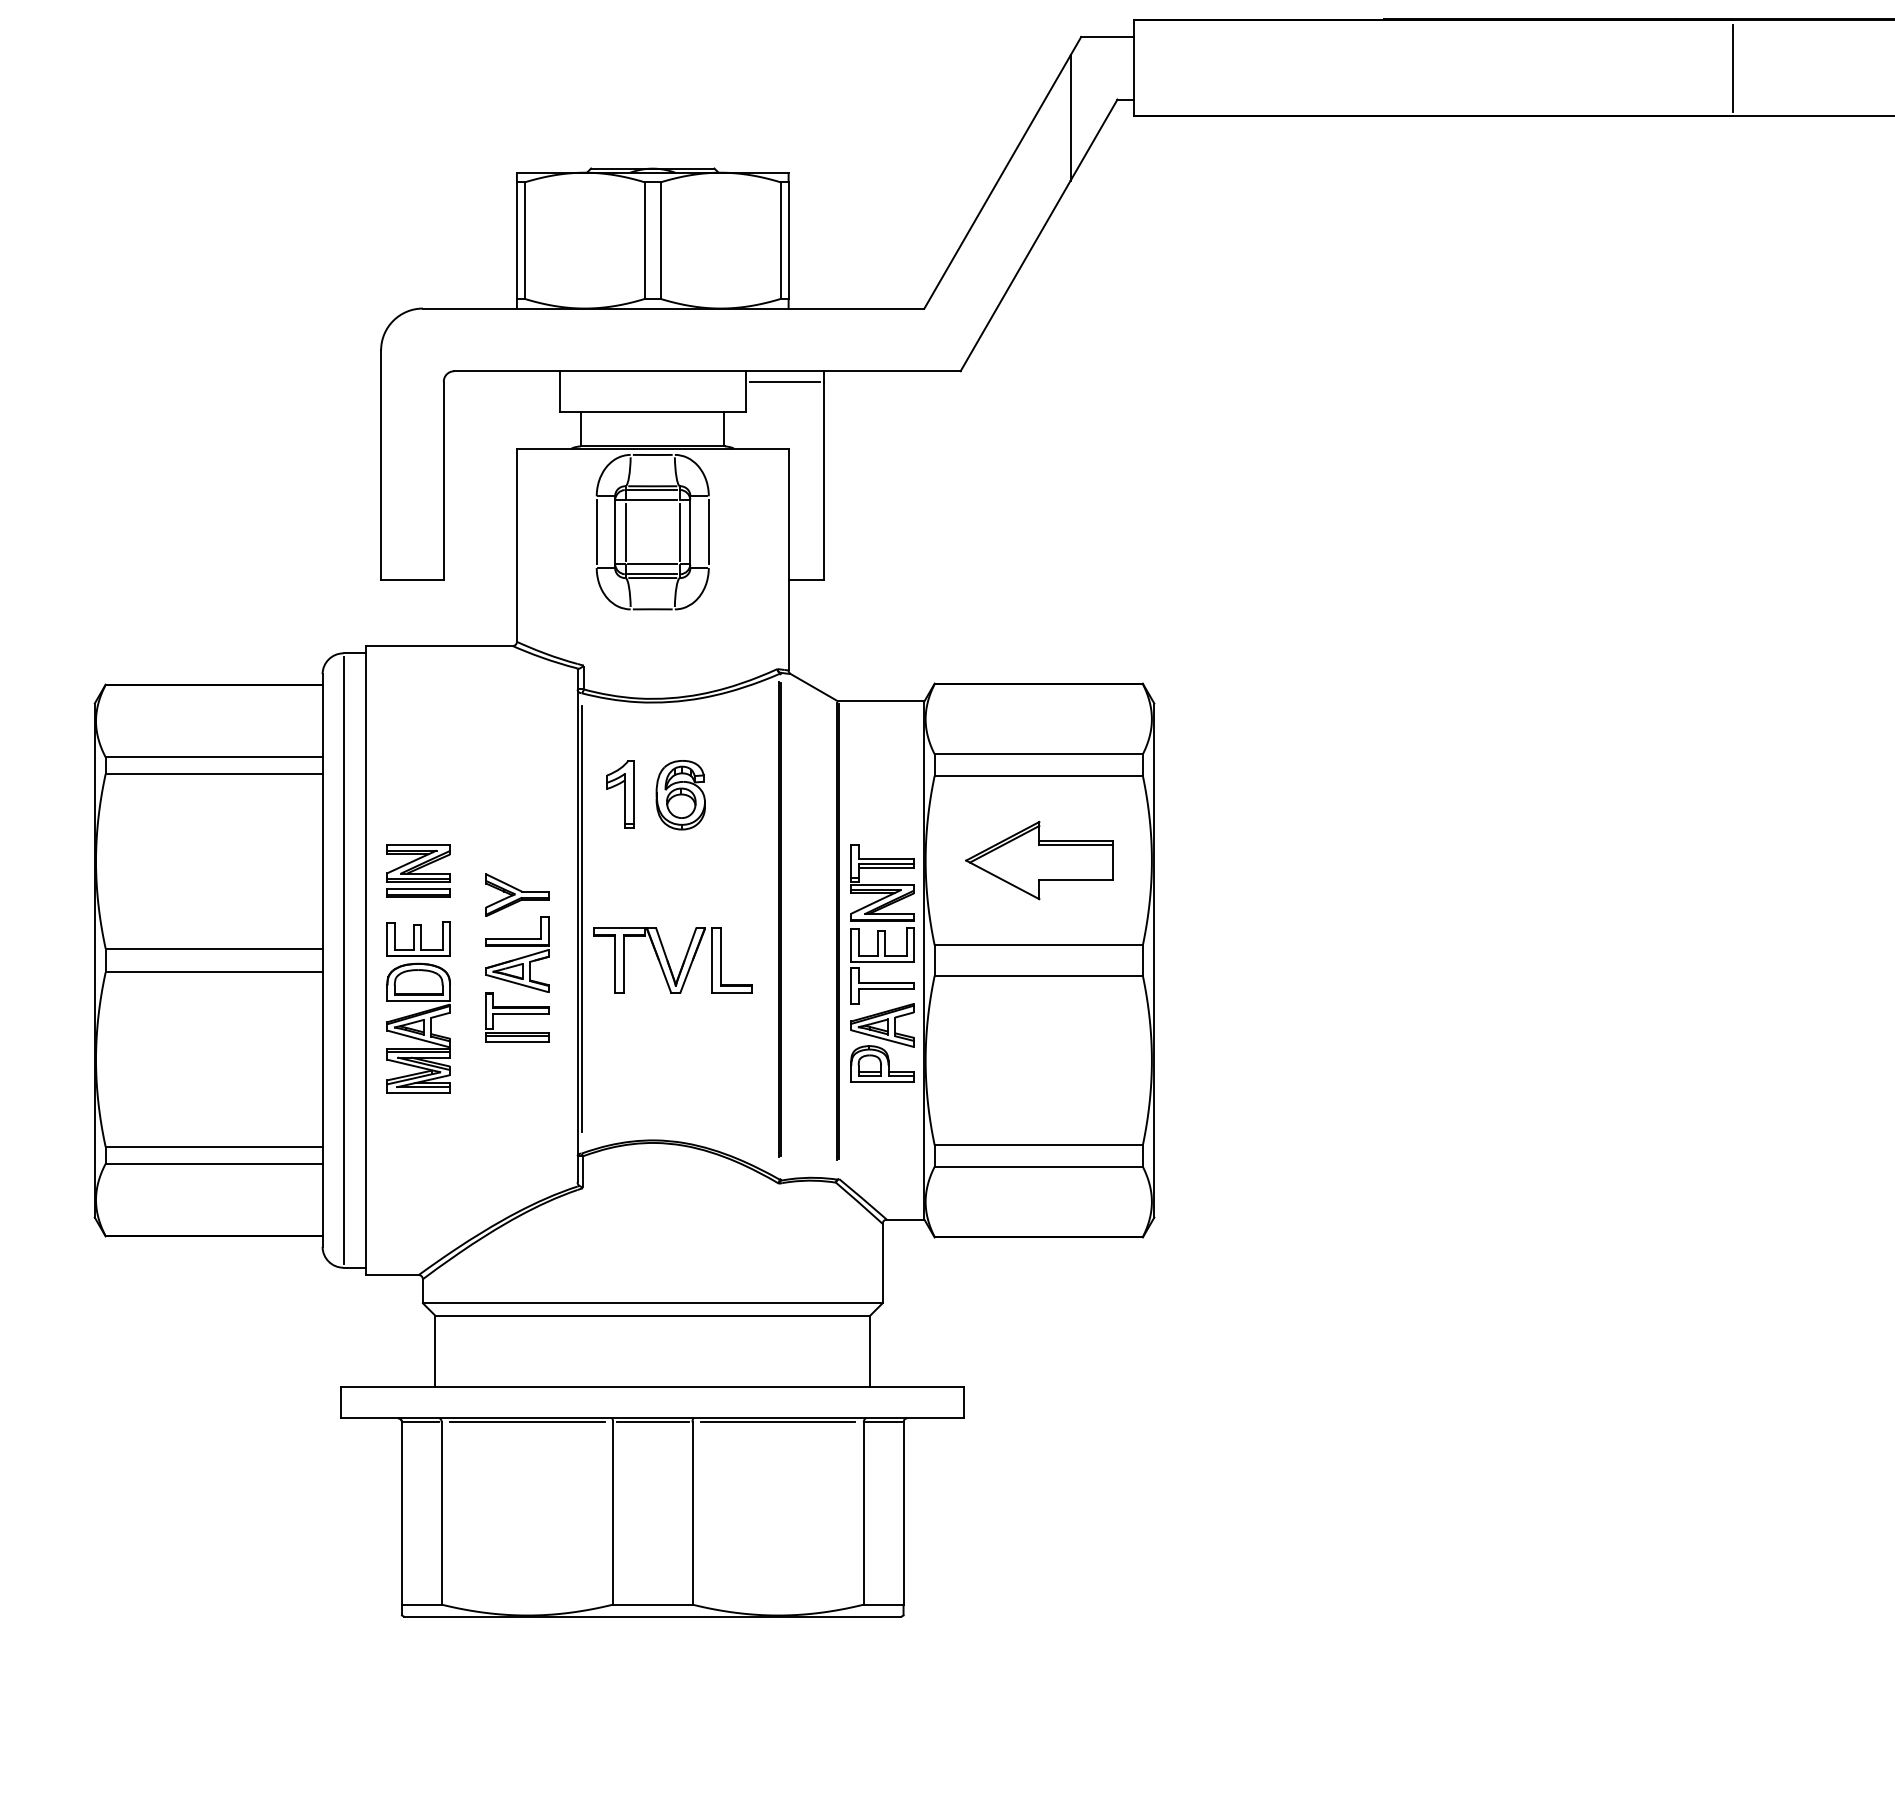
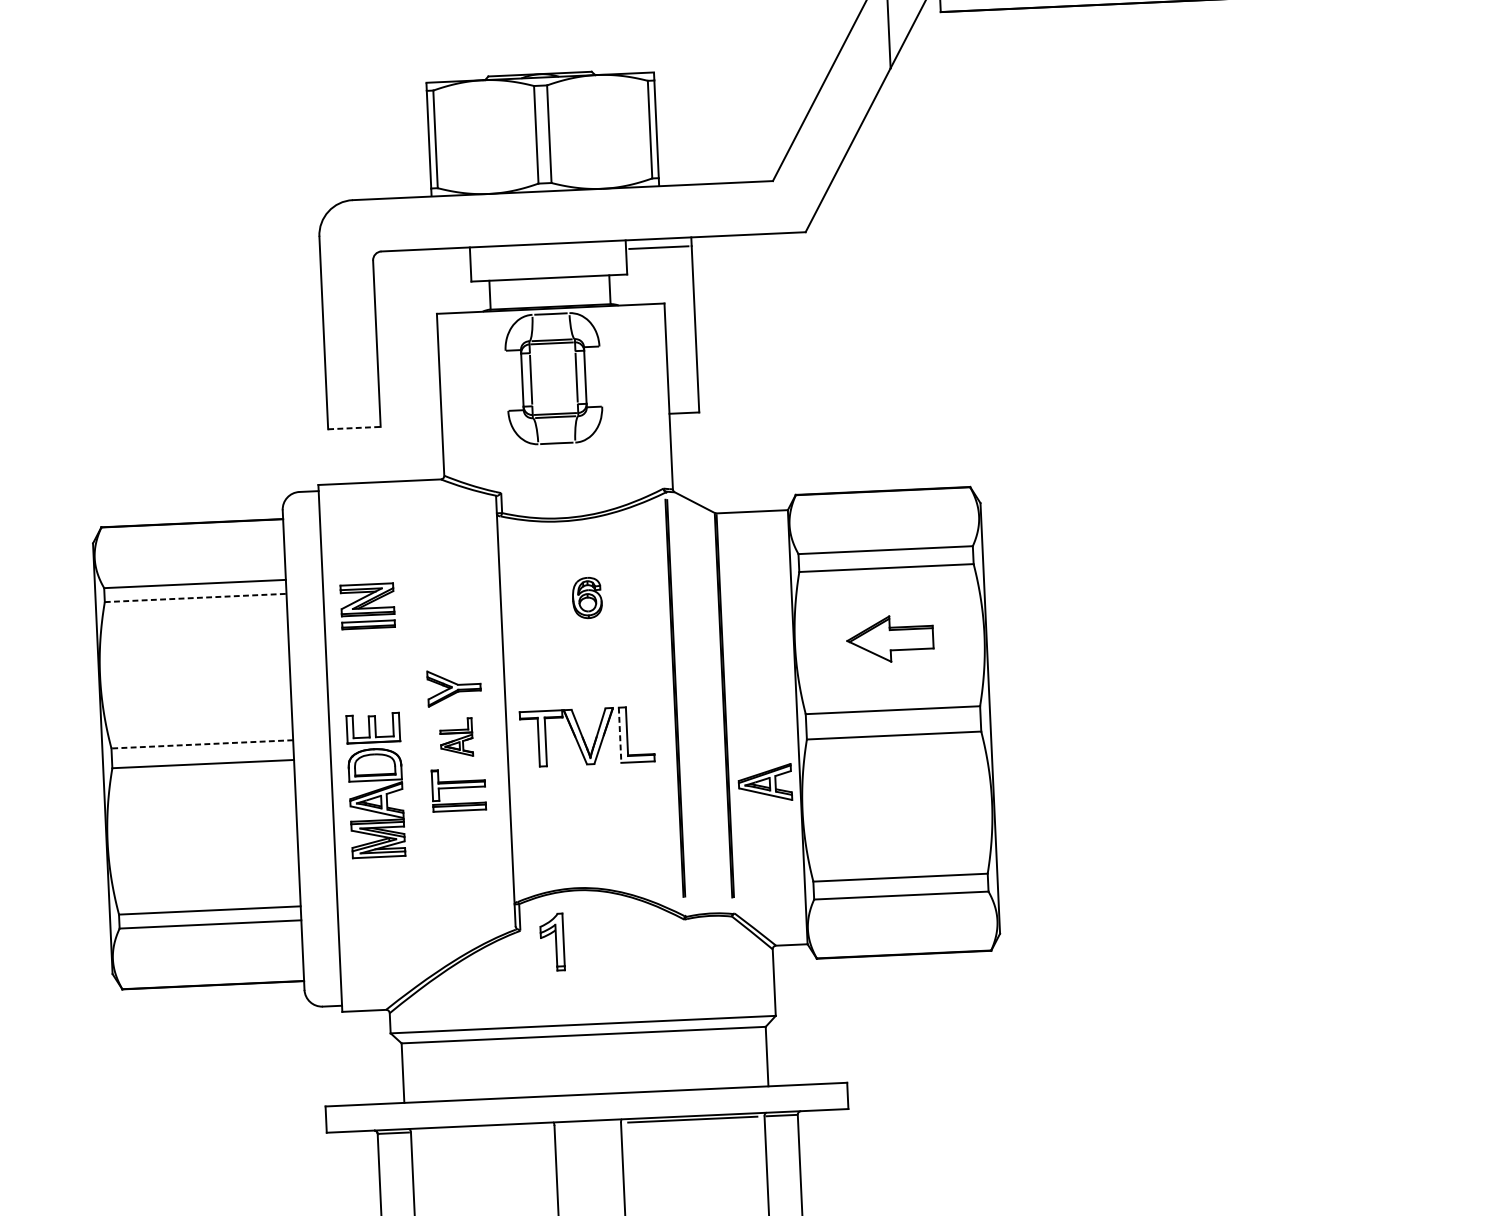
line: (652, 500) -> (552, 352), removed
line: (596, 531) -> (506, 380), removed
line: (708, 531) -> (600, 376), removed
line: (652, 563) -> (554, 404), removed
line: (412, 580) -> (354, 428), solid -> dashed
line: (214, 774) -> (195, 598), solid -> dashed
part: (620, 794) -> (552, 942), moved
part: (680, 795) -> (587, 598), size x0.7
part: (1039, 860) -> (890, 639), size x0.7
part: (418, 870) -> (367, 605), moved
line: (581, 918) -> (508, 705), removed
part: (882, 924) -> (761, 698), removed
line: (213, 948) -> (201, 744), solid -> dashed
part: (517, 954) -> (456, 737), size x0.6
line: (343, 960) -> (311, 749), removed
line: (712, 960) -> (620, 735), solid -> dashed
part: (882, 1063) -> (766, 815), removed
line: (527, 1422) -> (482, 1129), removed
line: (652, 1422) -> (587, 1124), removed

